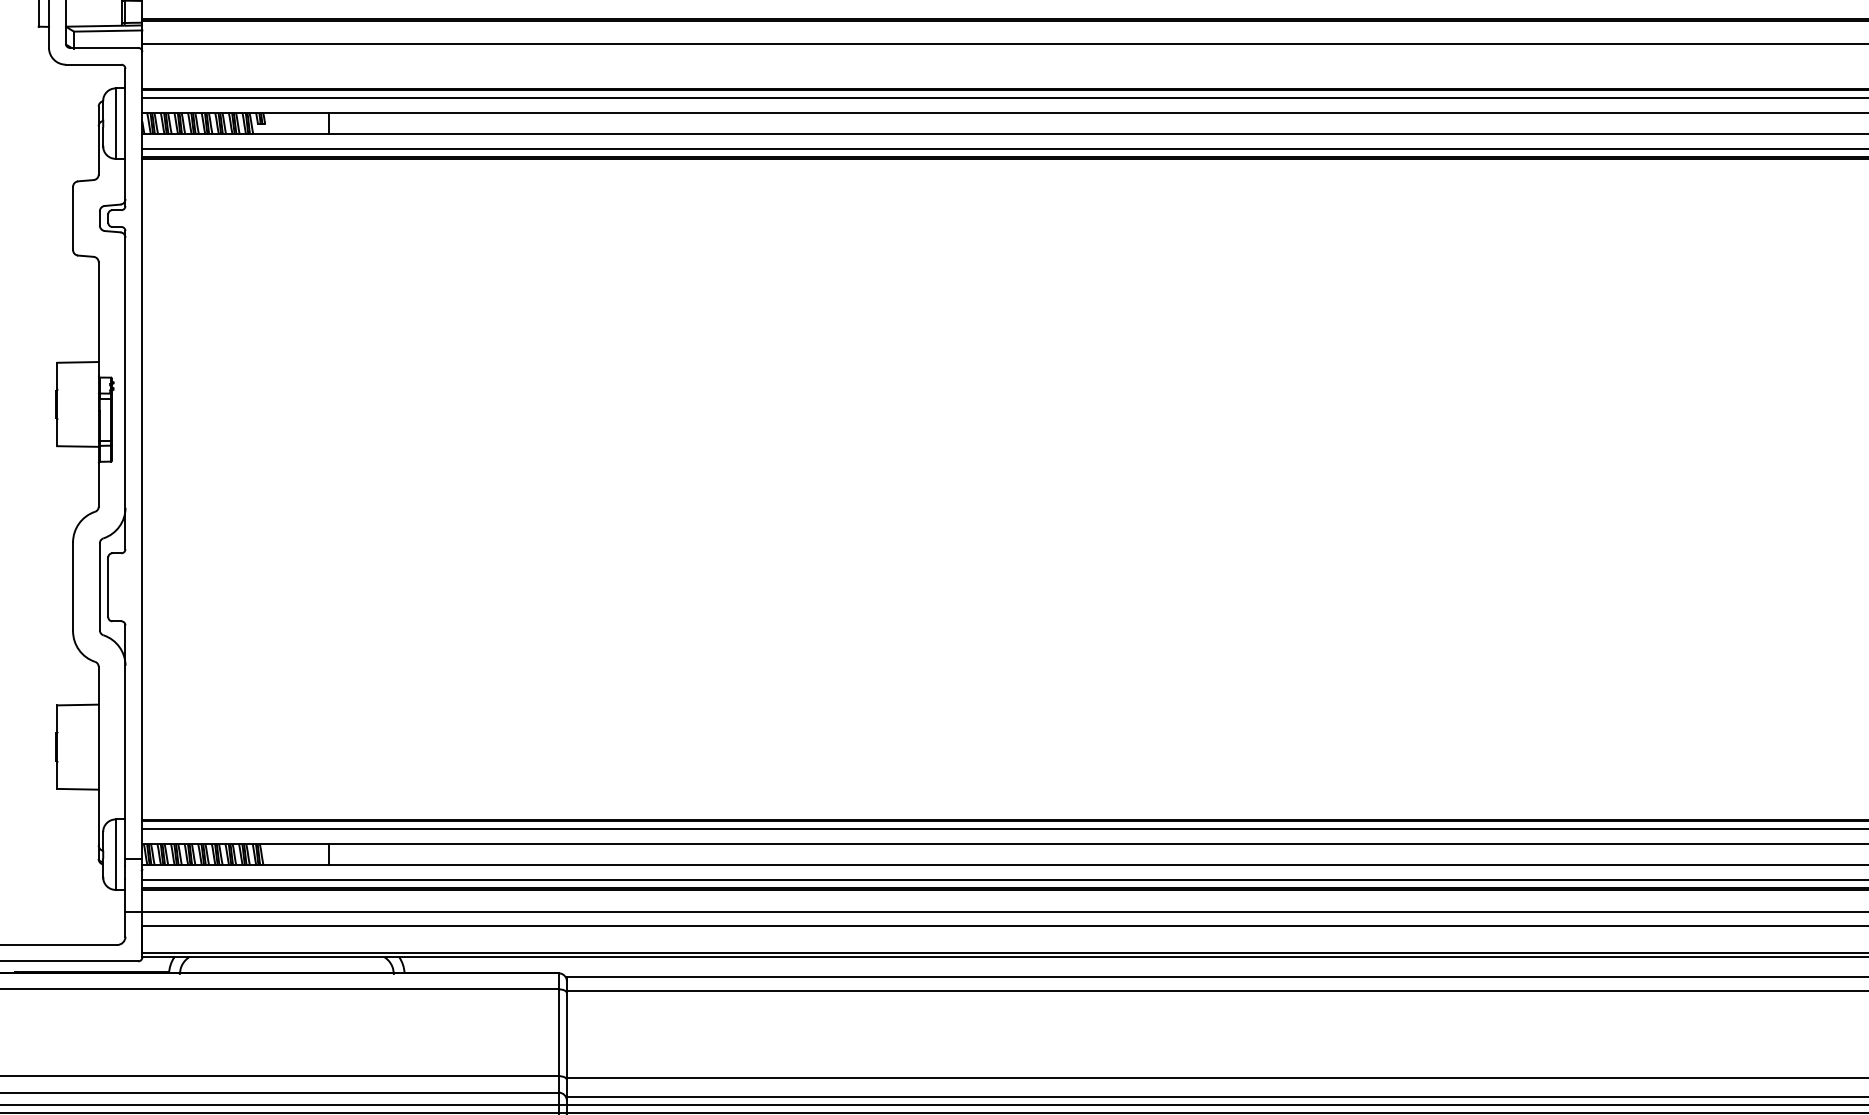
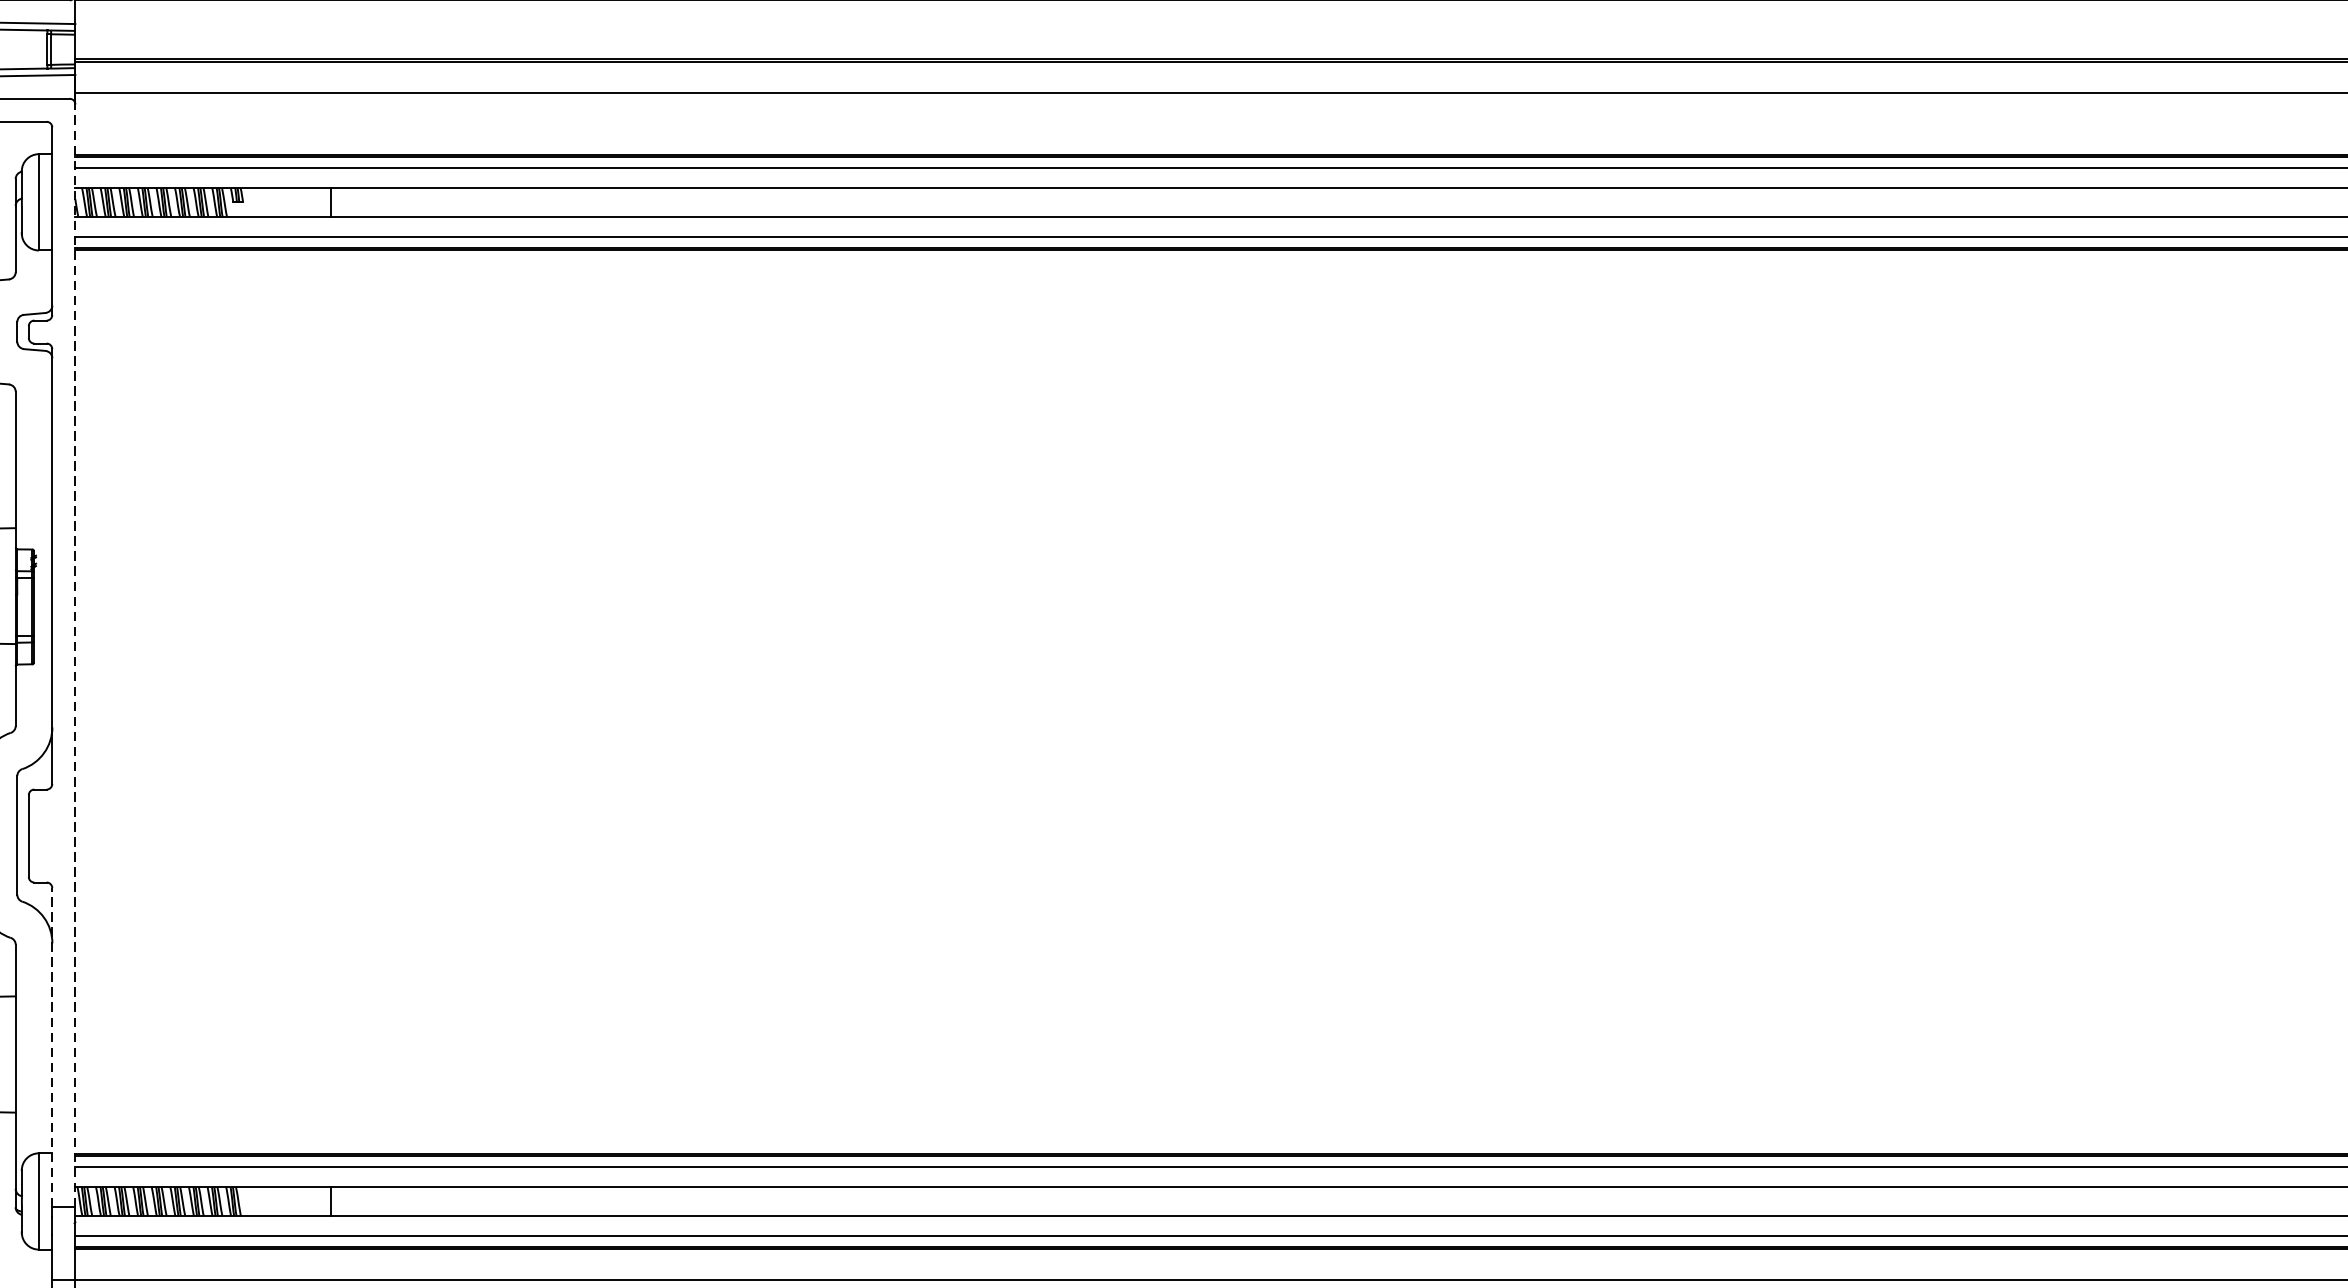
line: (142, 455) -> (75, 655), solid -> dashed
line: (125, 742) -> (52, 1048), solid -> dashed

